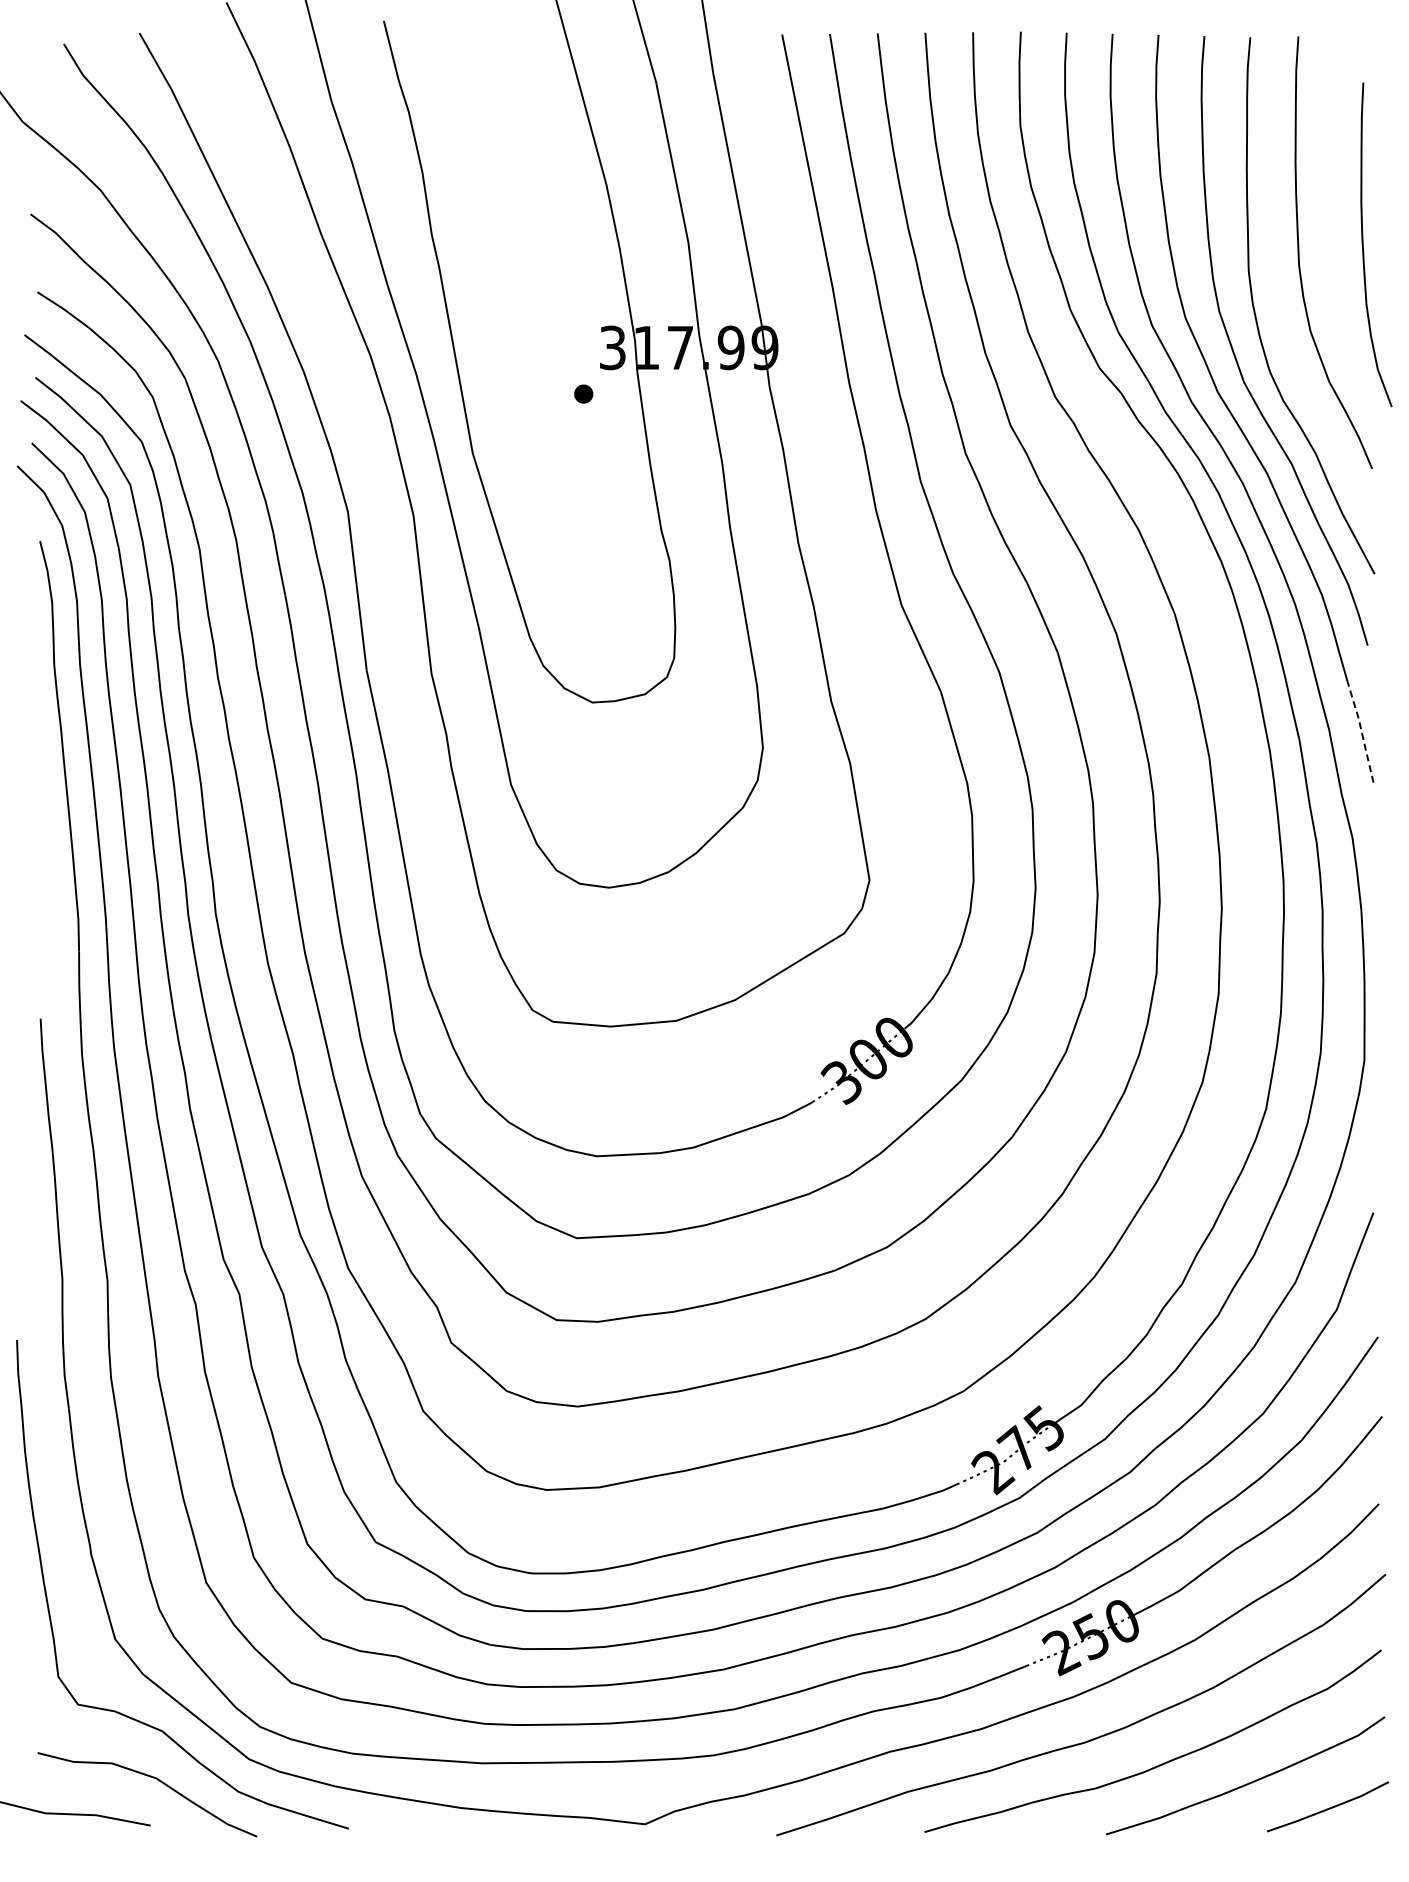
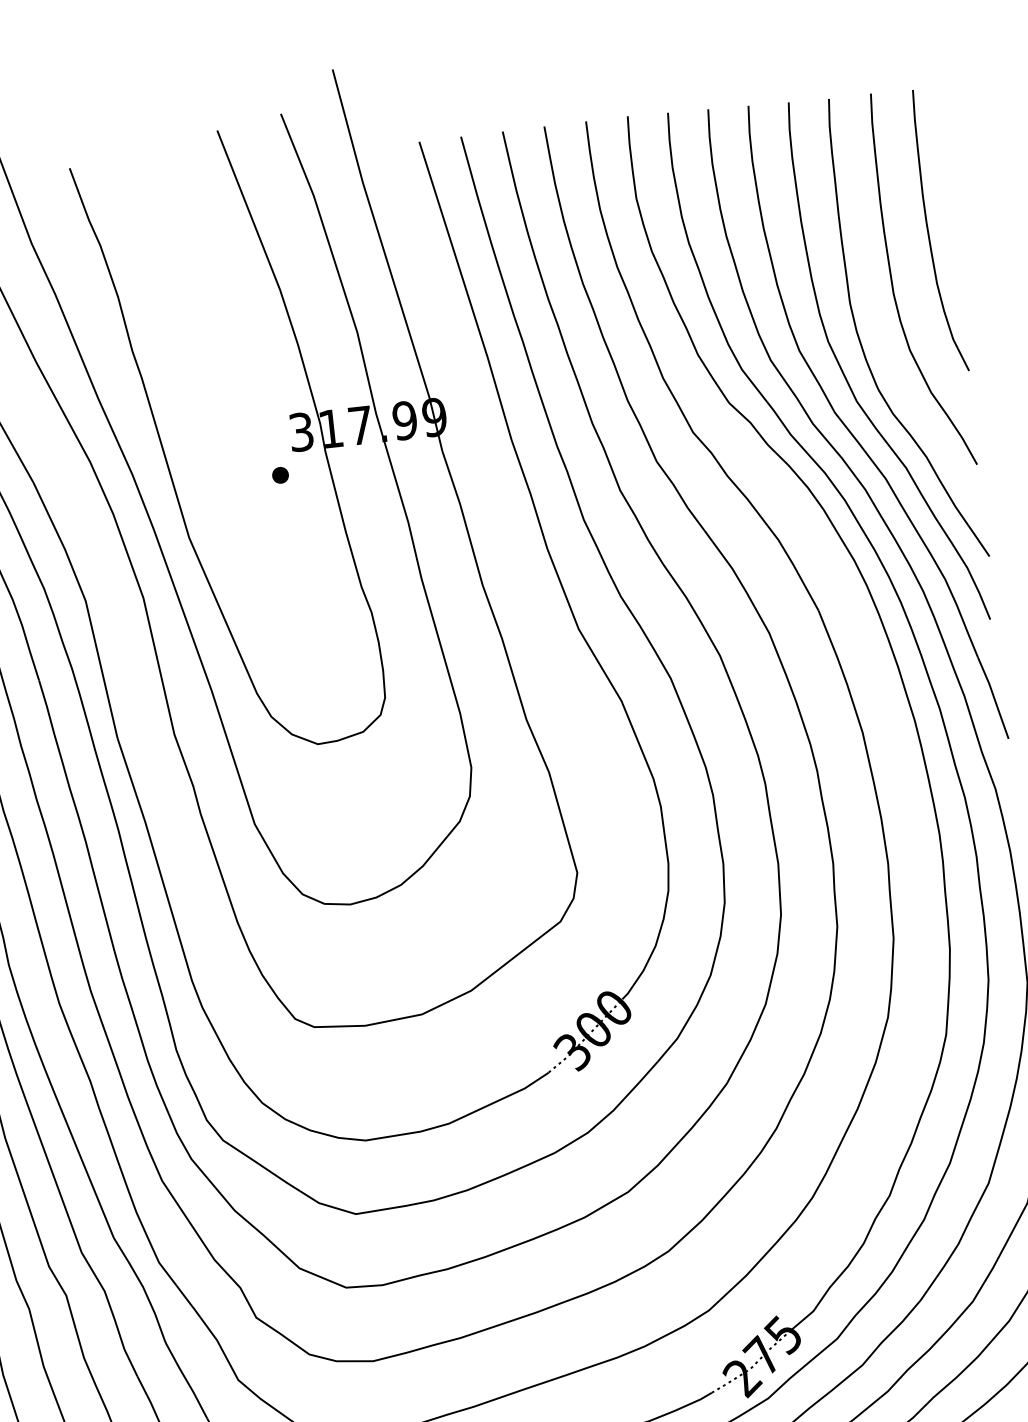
curve: (1363, 244) -> (928, 231), moved
line: (1362, 733) -> (994, 696), dashed -> solid

